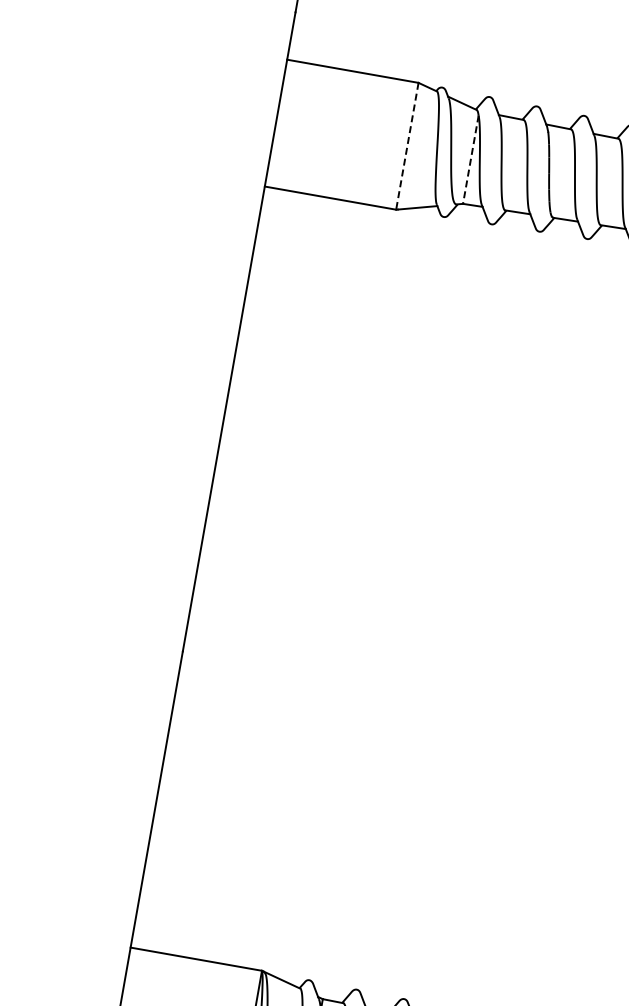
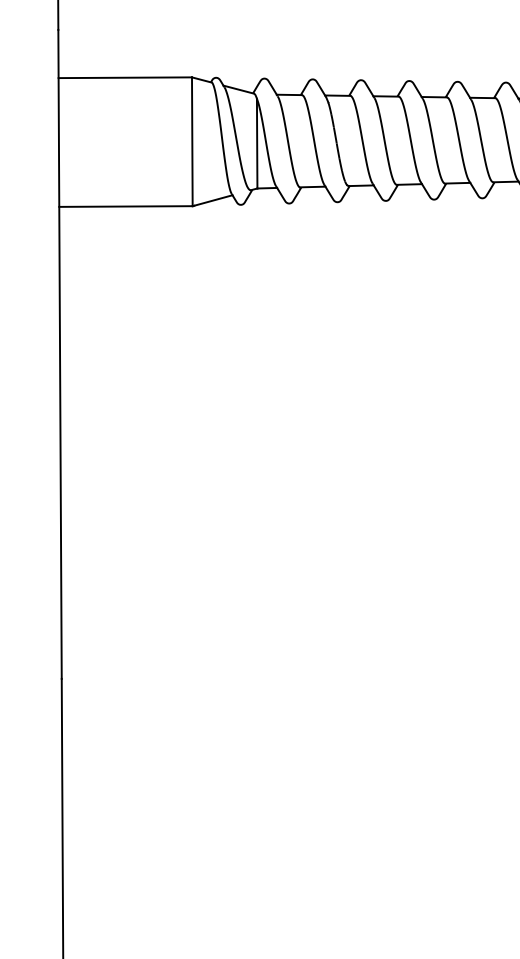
line: (407, 146) -> (192, 141), dashed -> solid
line: (470, 159) -> (256, 143), dashed -> solid

